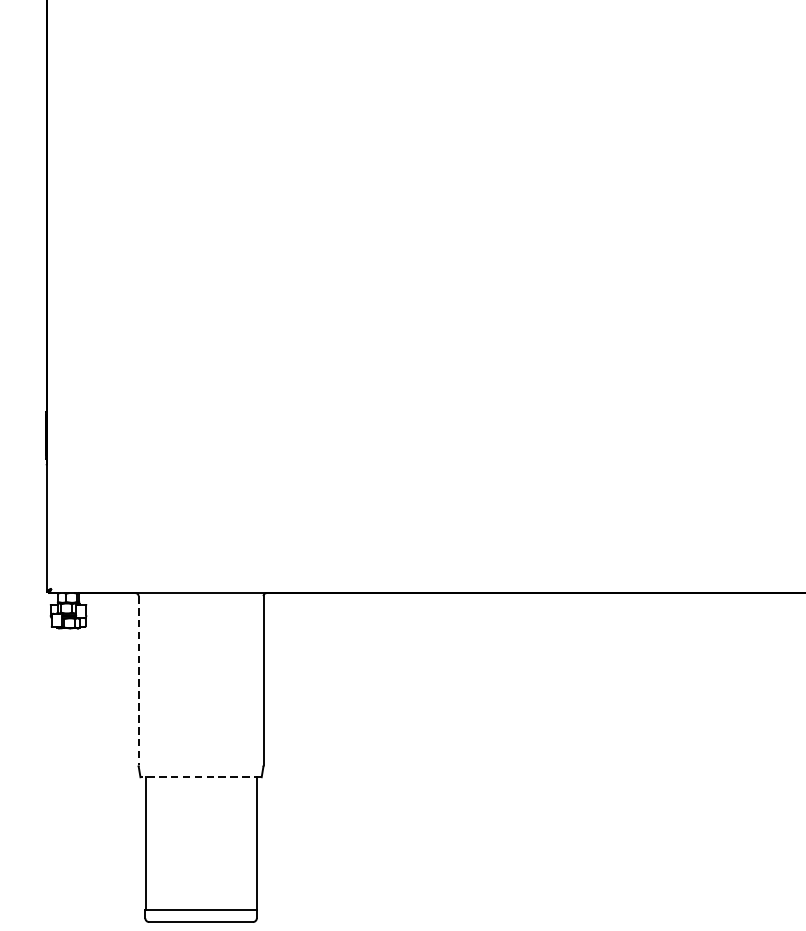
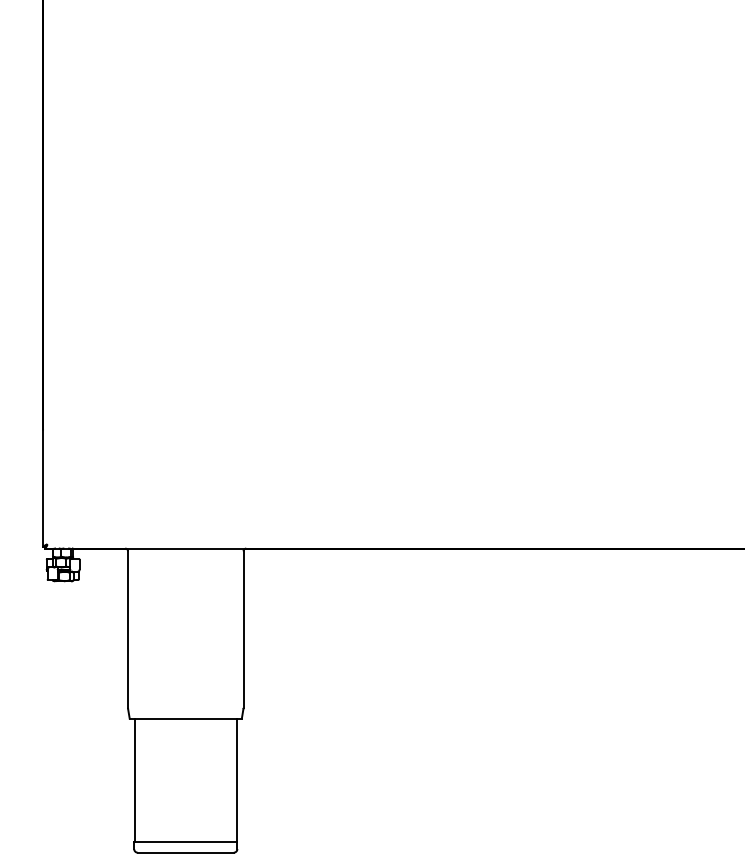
line: (139, 681) -> (128, 630), dashed -> solid
line: (200, 776) -> (185, 718), dashed -> solid

